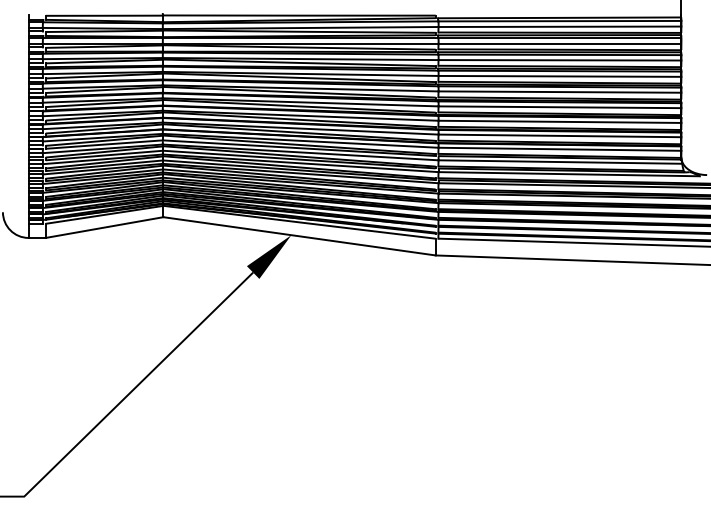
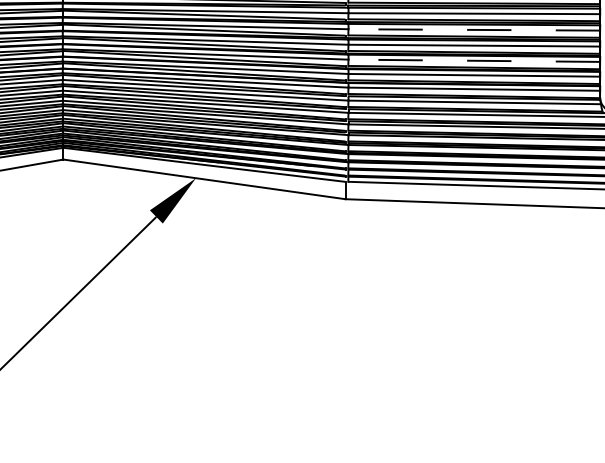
line: (559, 92) -> (473, 30), solid -> dashed
line: (559, 121) -> (473, 60), solid -> dashed

